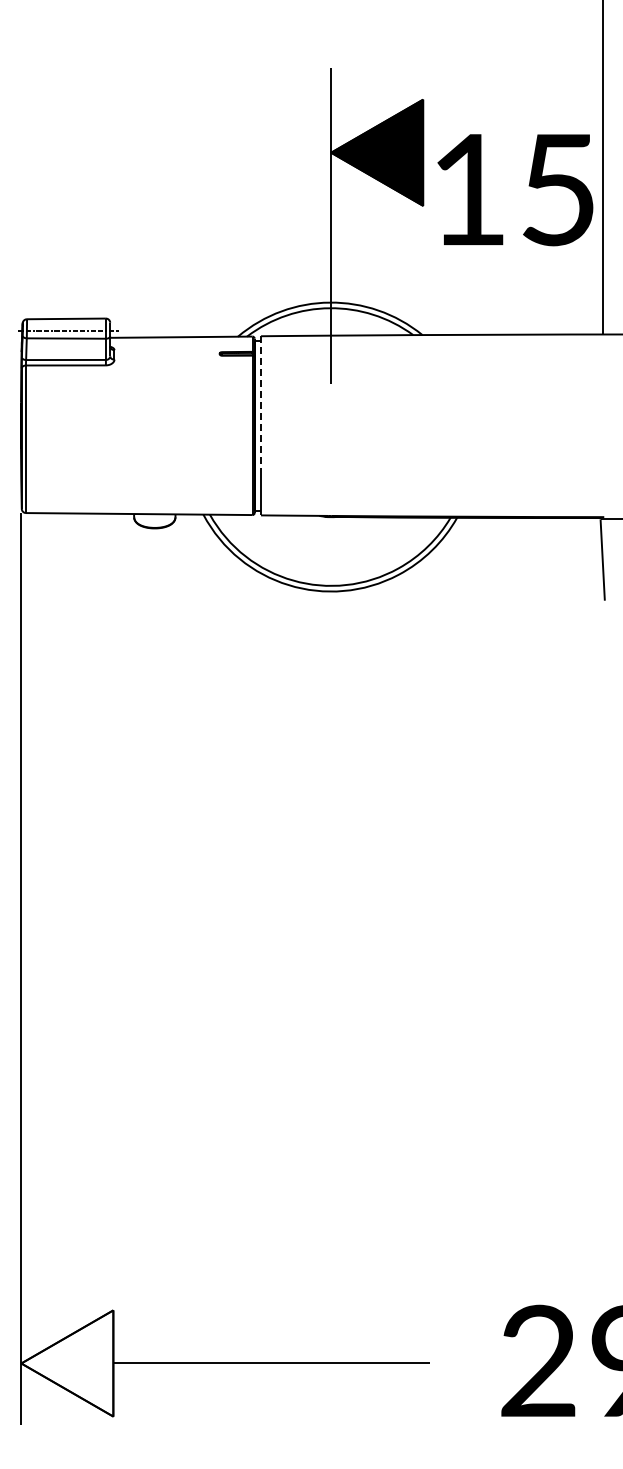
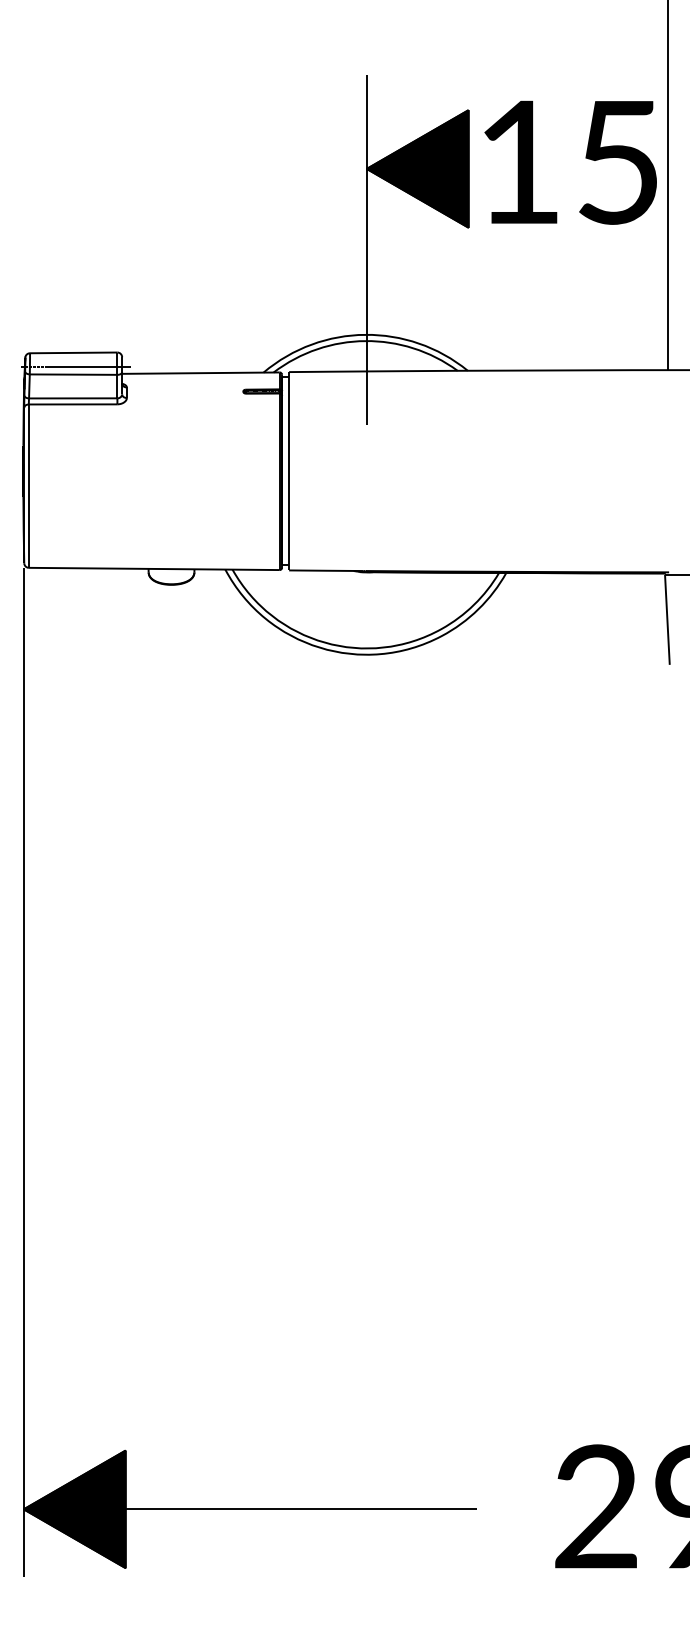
text: (515, 190) -> (570, 163), moved
line: (261, 403) -> (289, 446), dashed -> solid
fill: (67, 1363) -> (74, 1509), added

